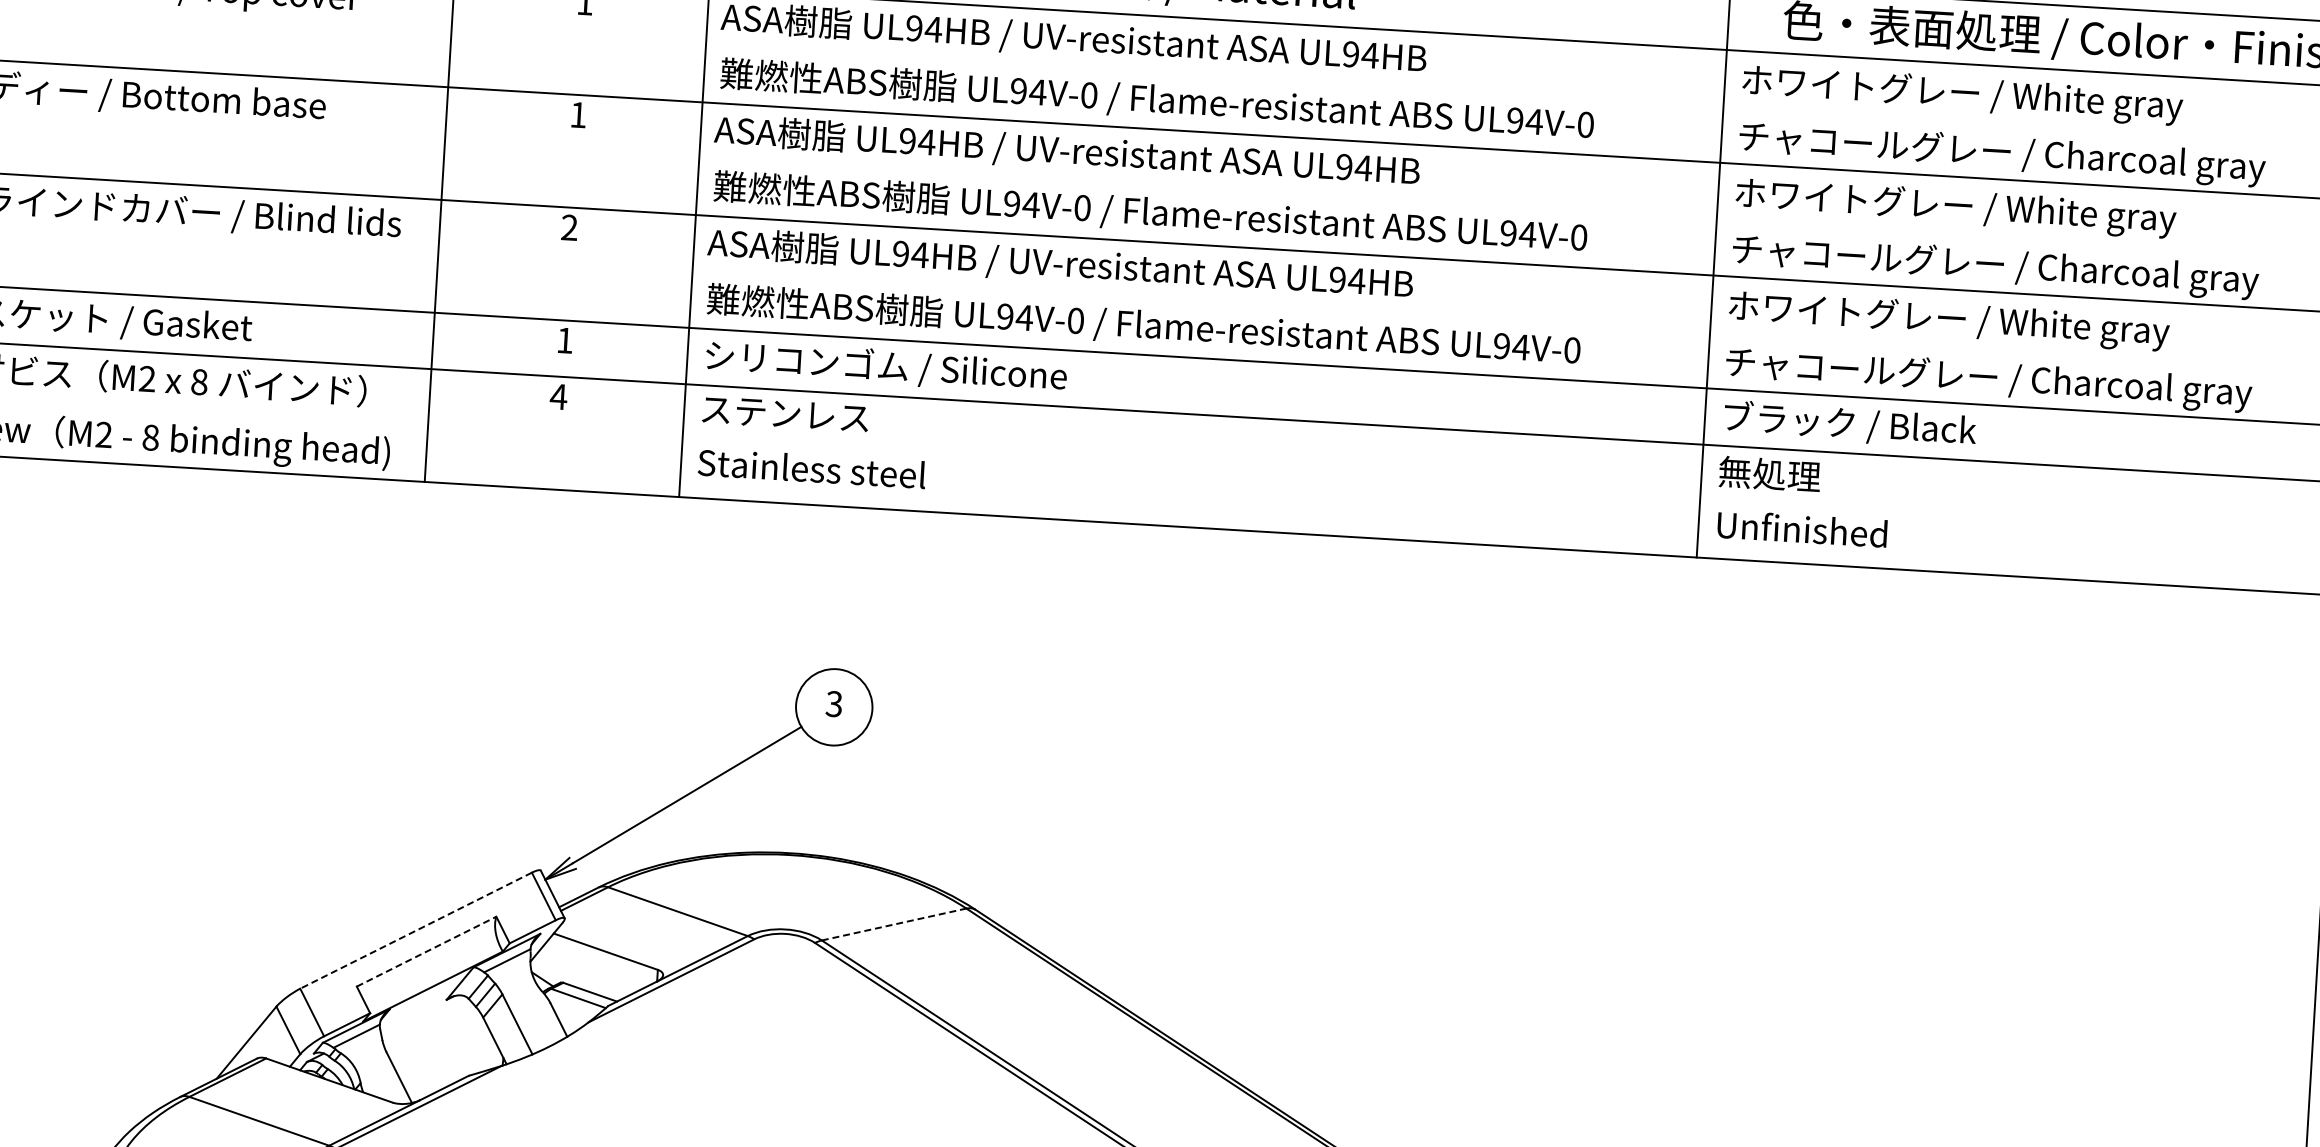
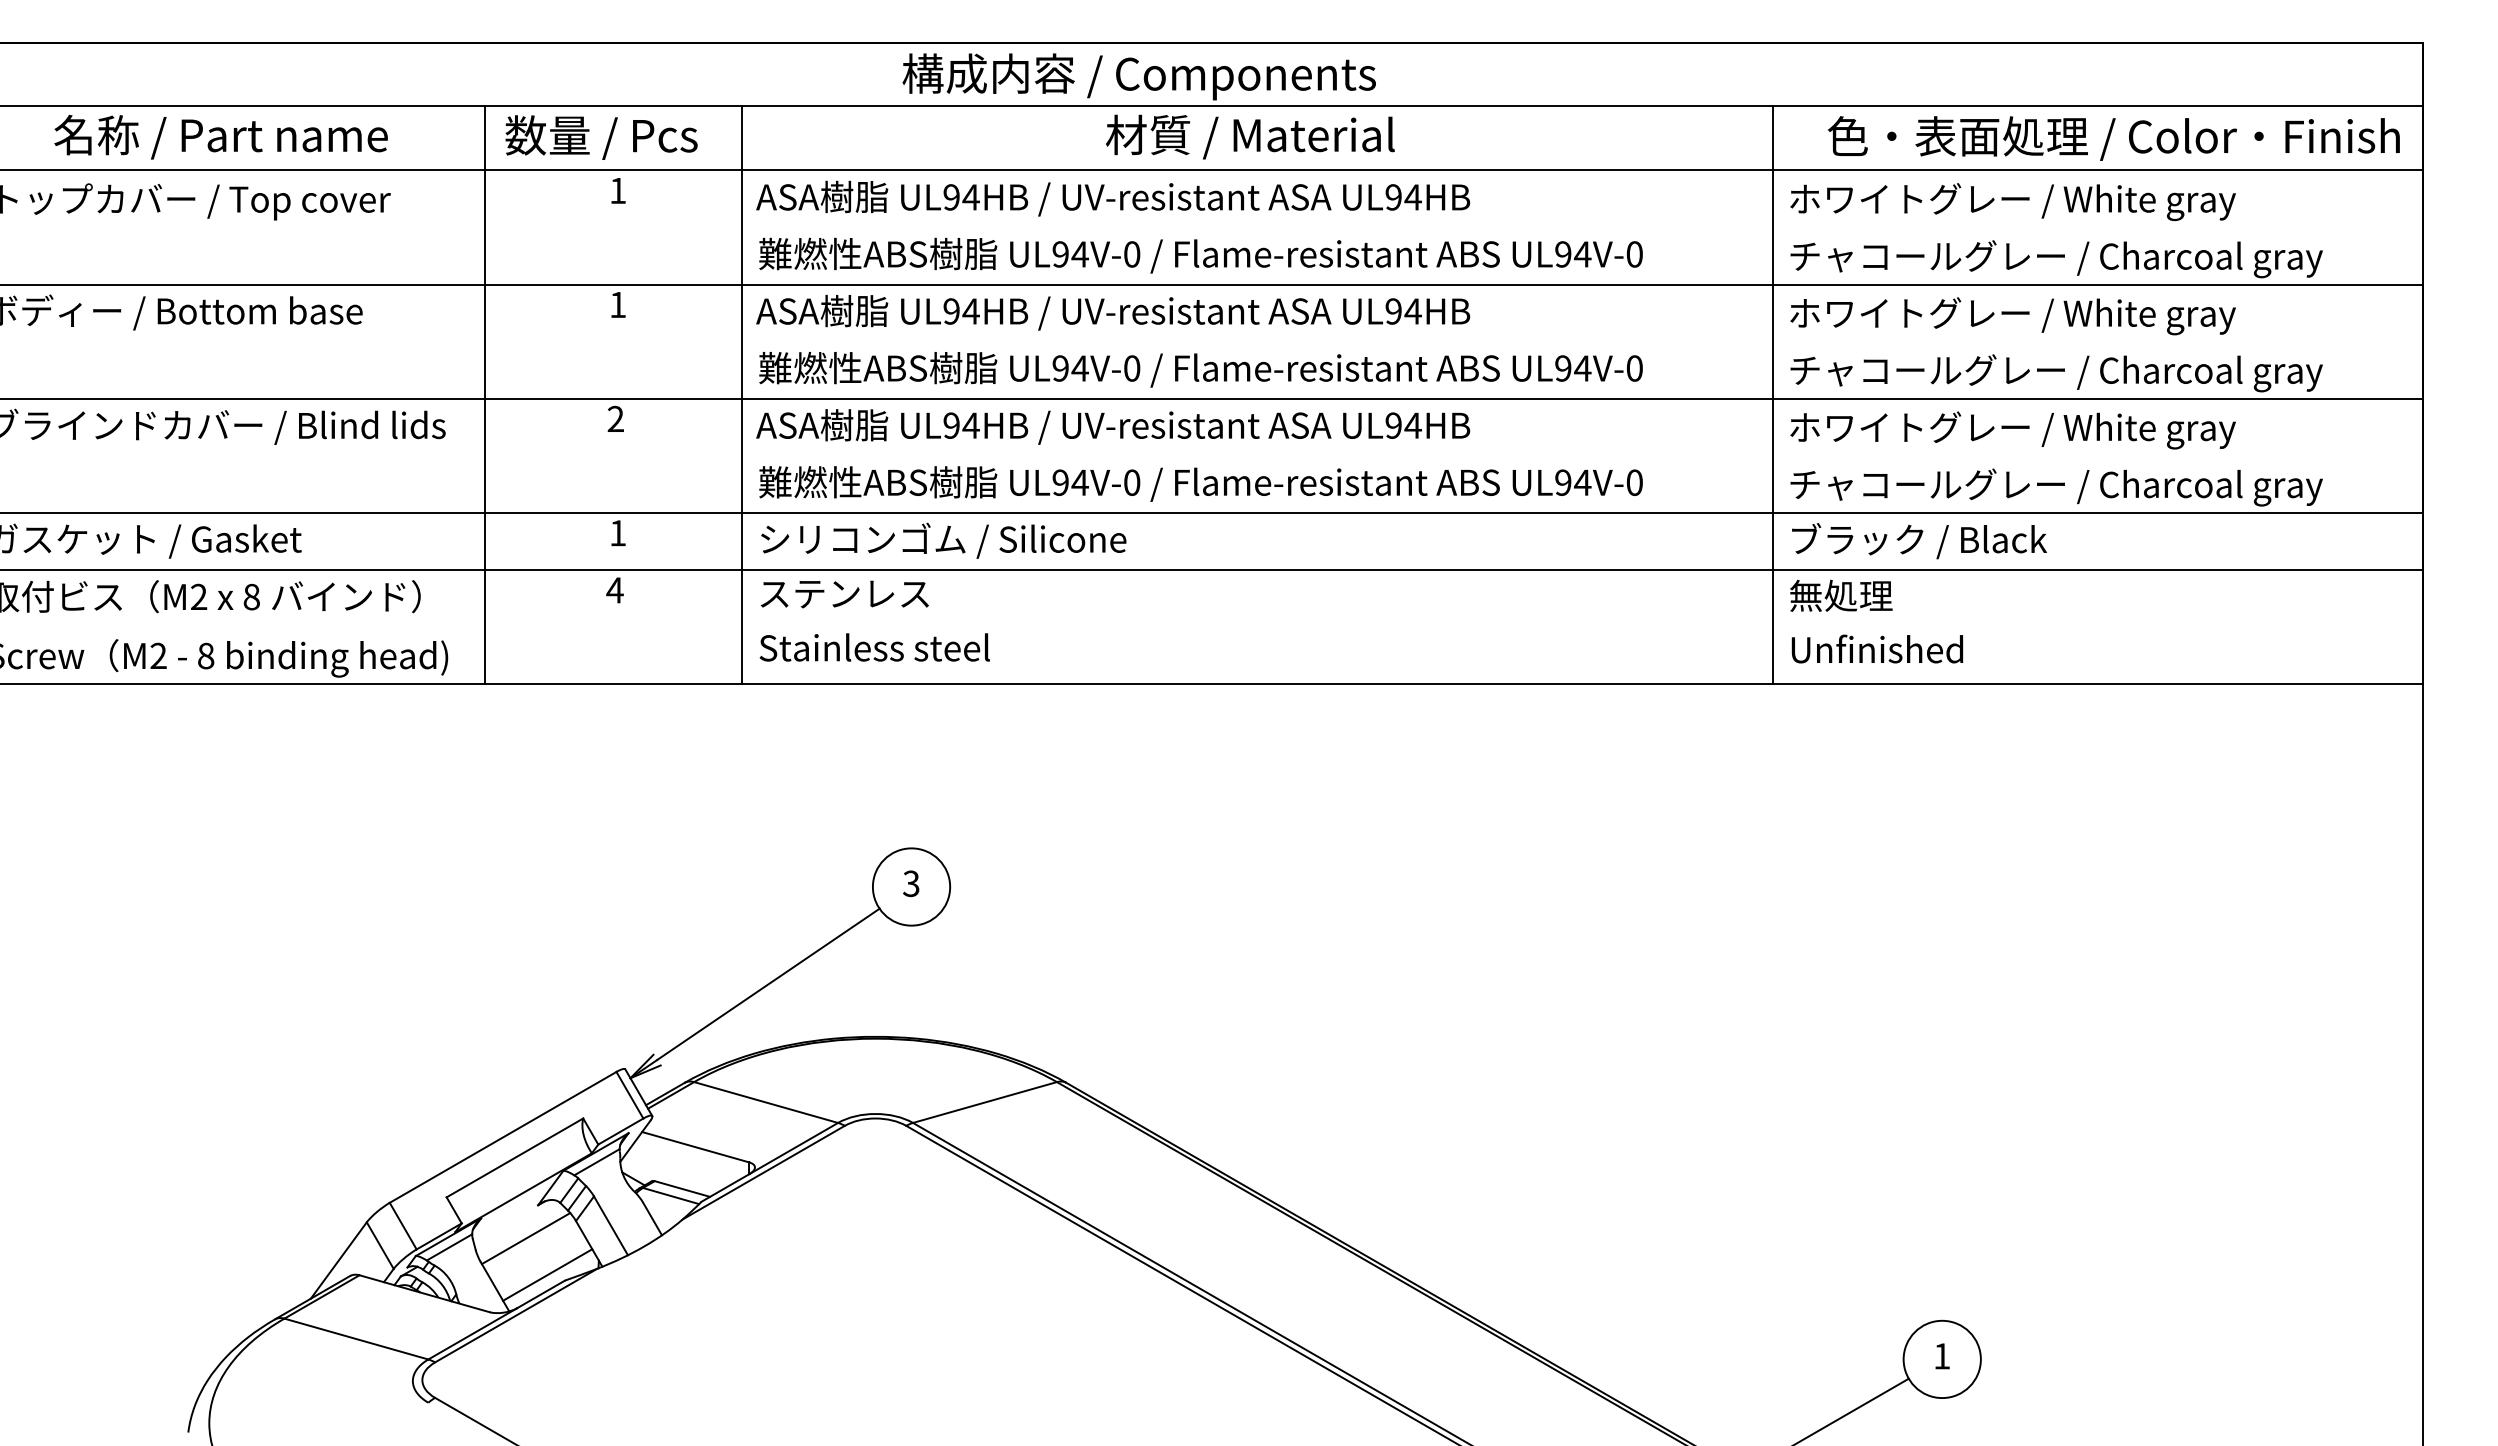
line: (893, 924) -> (984, 1102), dashed -> solid
line: (416, 930) -> (503, 1137), dashed -> solid
line: (426, 951) -> (514, 1157), dashed -> solid
line: (432, 1031) -> (525, 1238), added
line: (451, 1068) -> (547, 1274), added

